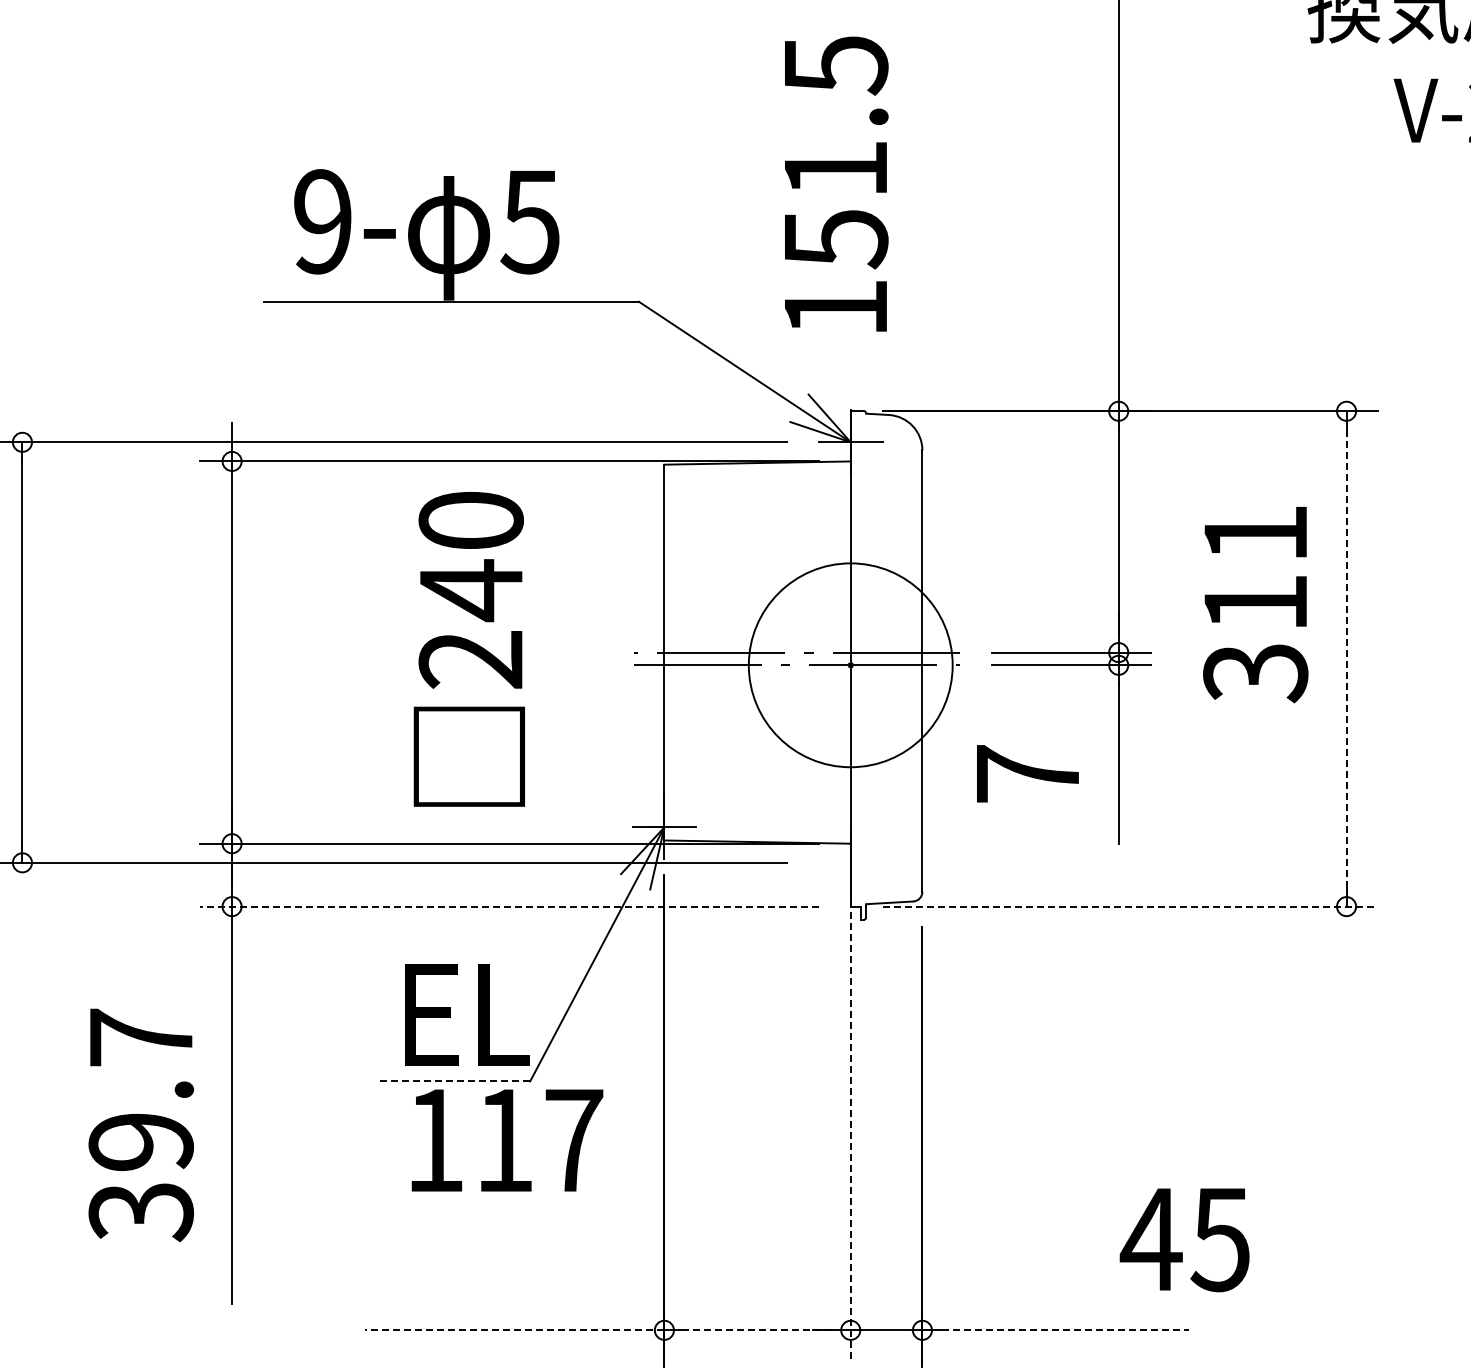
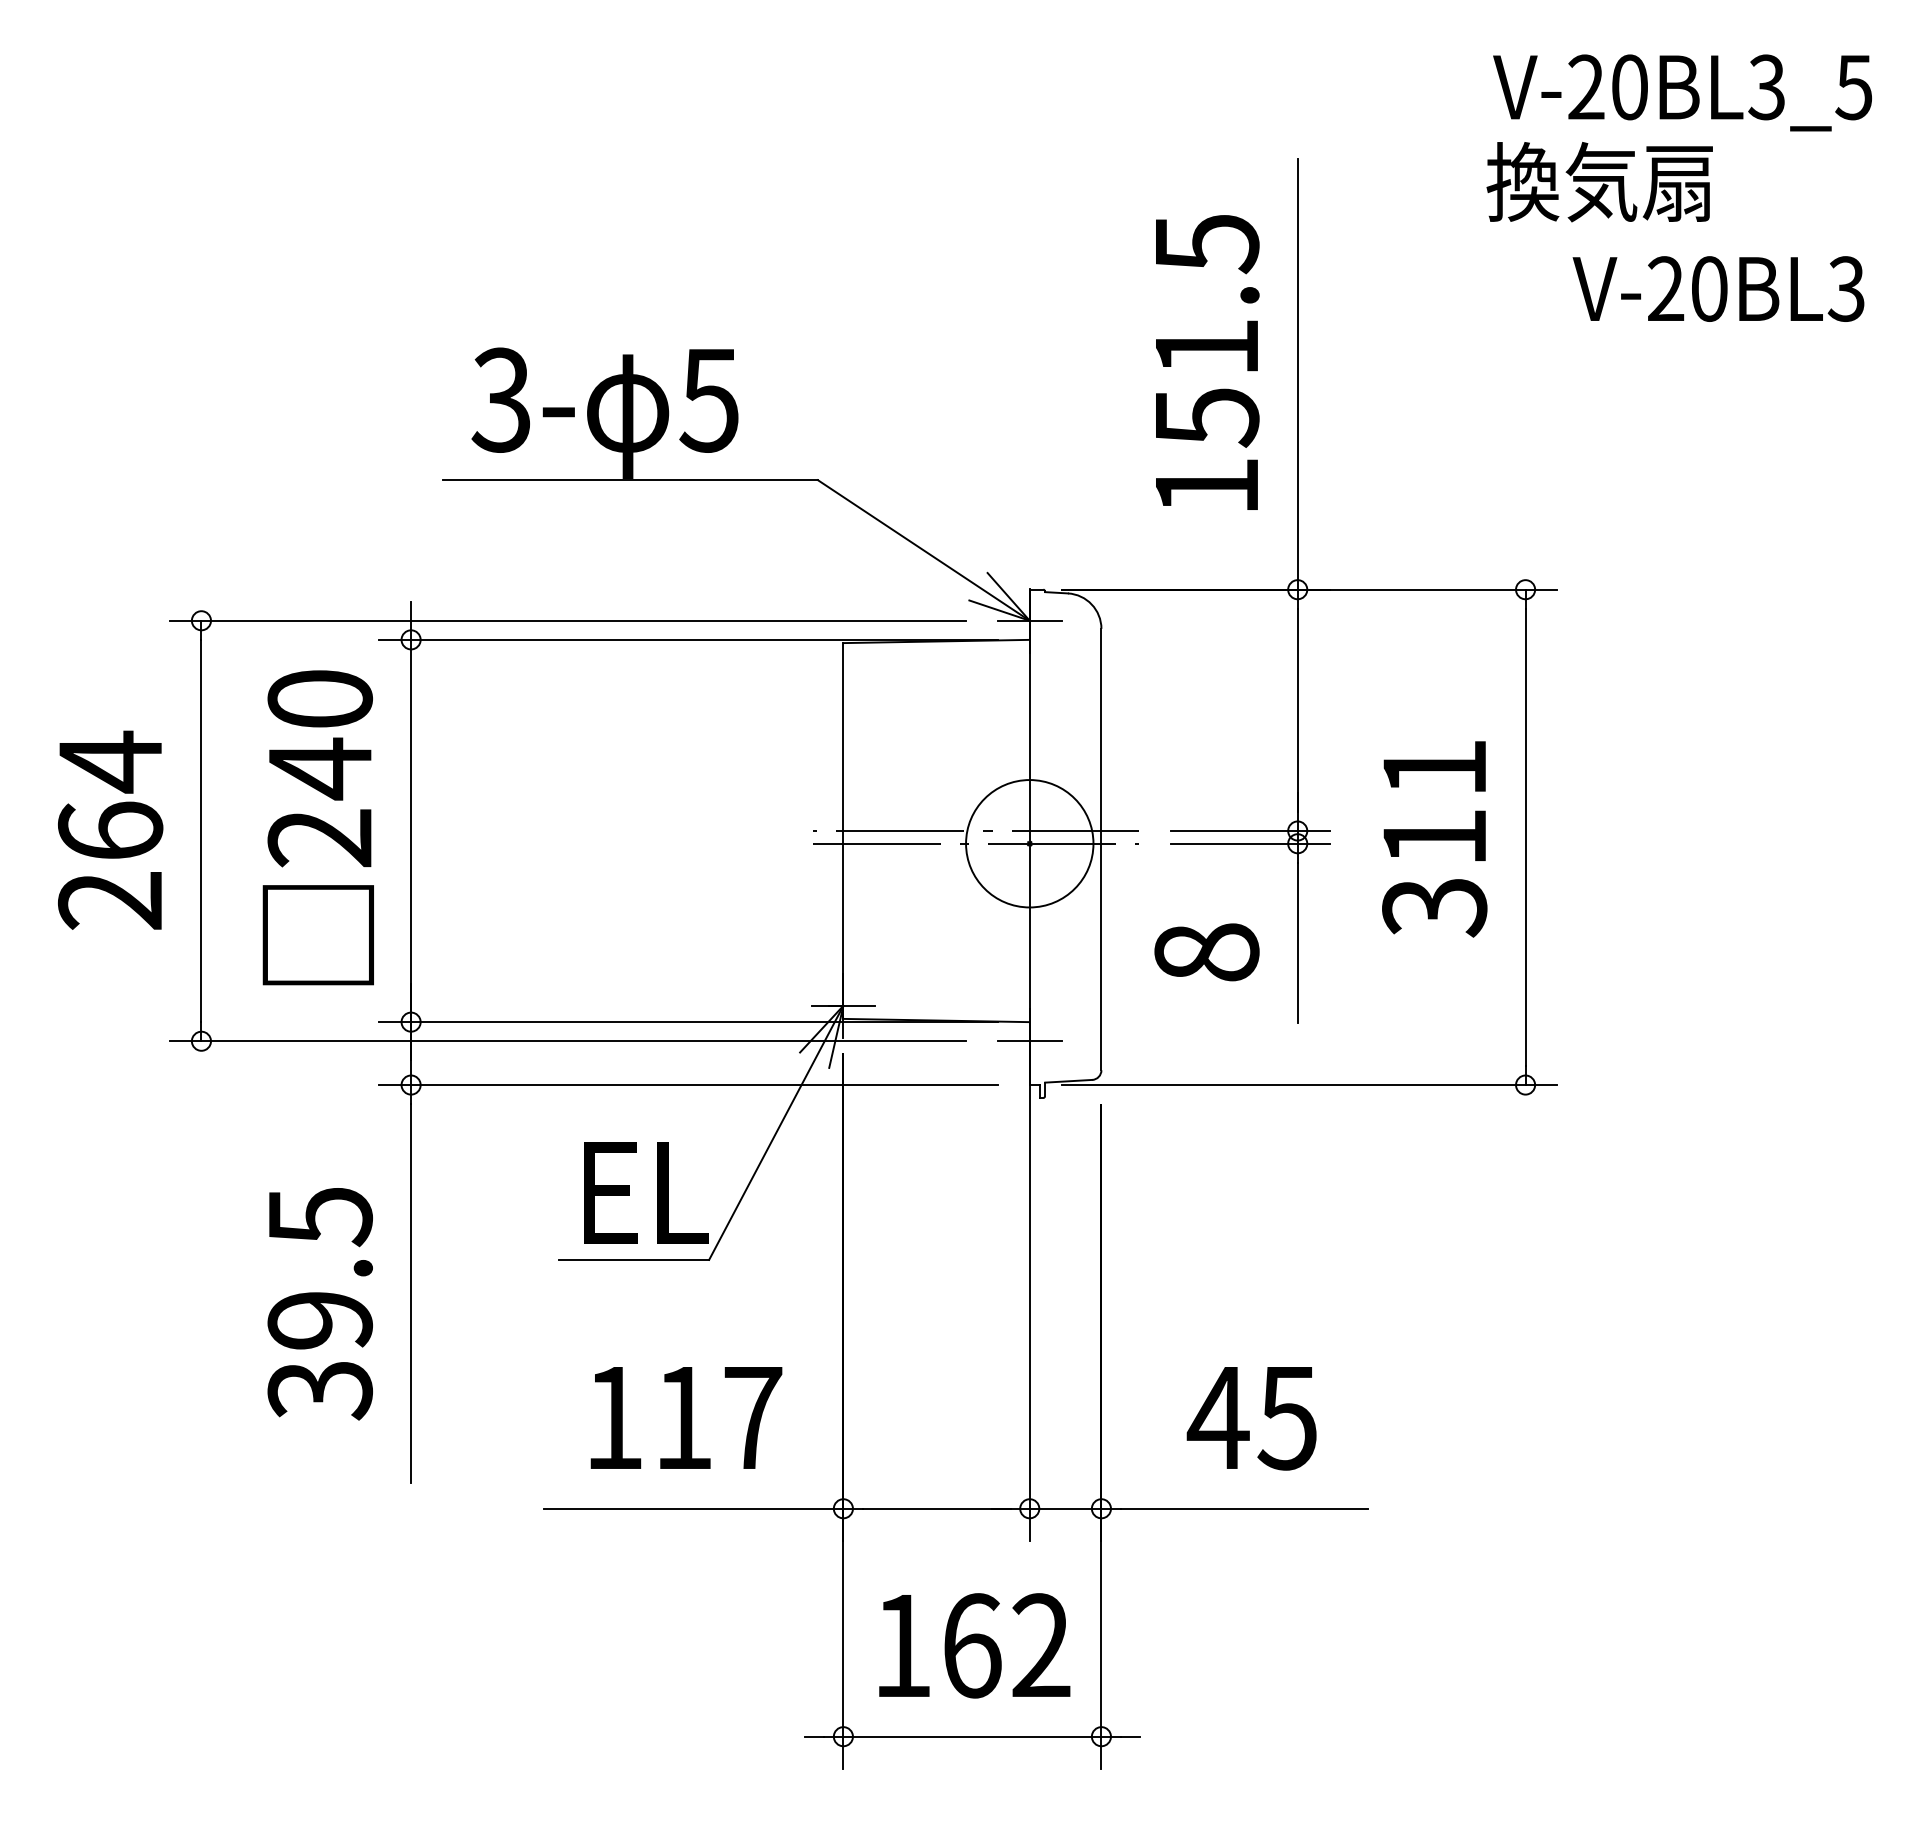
text: (836, 184) -> (1207, 362), moved
text: (321, 221) -> (500, 399), 9- -> 3-
text: (1255, 605) -> (1434, 839), moved
text: (468, 649) -> (317, 827), moved
line: (1346, 659) -> (1525, 837), dashed -> solid
circle: (850, 665) -> (1029, 843), size x0.62
text: (1027, 774) -> (1206, 952), 7 -> 8
line: (850, 863) -> (1029, 1041), added
line: (509, 907) -> (688, 1085), dashed -> solid
line: (1130, 907) -> (1309, 1085), dashed -> solid
text: (141, 1039) -> (320, 1217), 39.7 -> 39.5
line: (455, 1081) -> (634, 1259), dashed -> solid
line: (850, 1120) -> (1029, 1298), dashed -> solid
text: (507, 1140) -> (686, 1417), moved
text: (1184, 1240) -> (1251, 1418), moved
line: (514, 1330) -> (693, 1508), dashed -> solid
line: (757, 1330) -> (936, 1508), dashed -> solid
line: (1065, 1330) -> (1244, 1508), dashed -> solid

